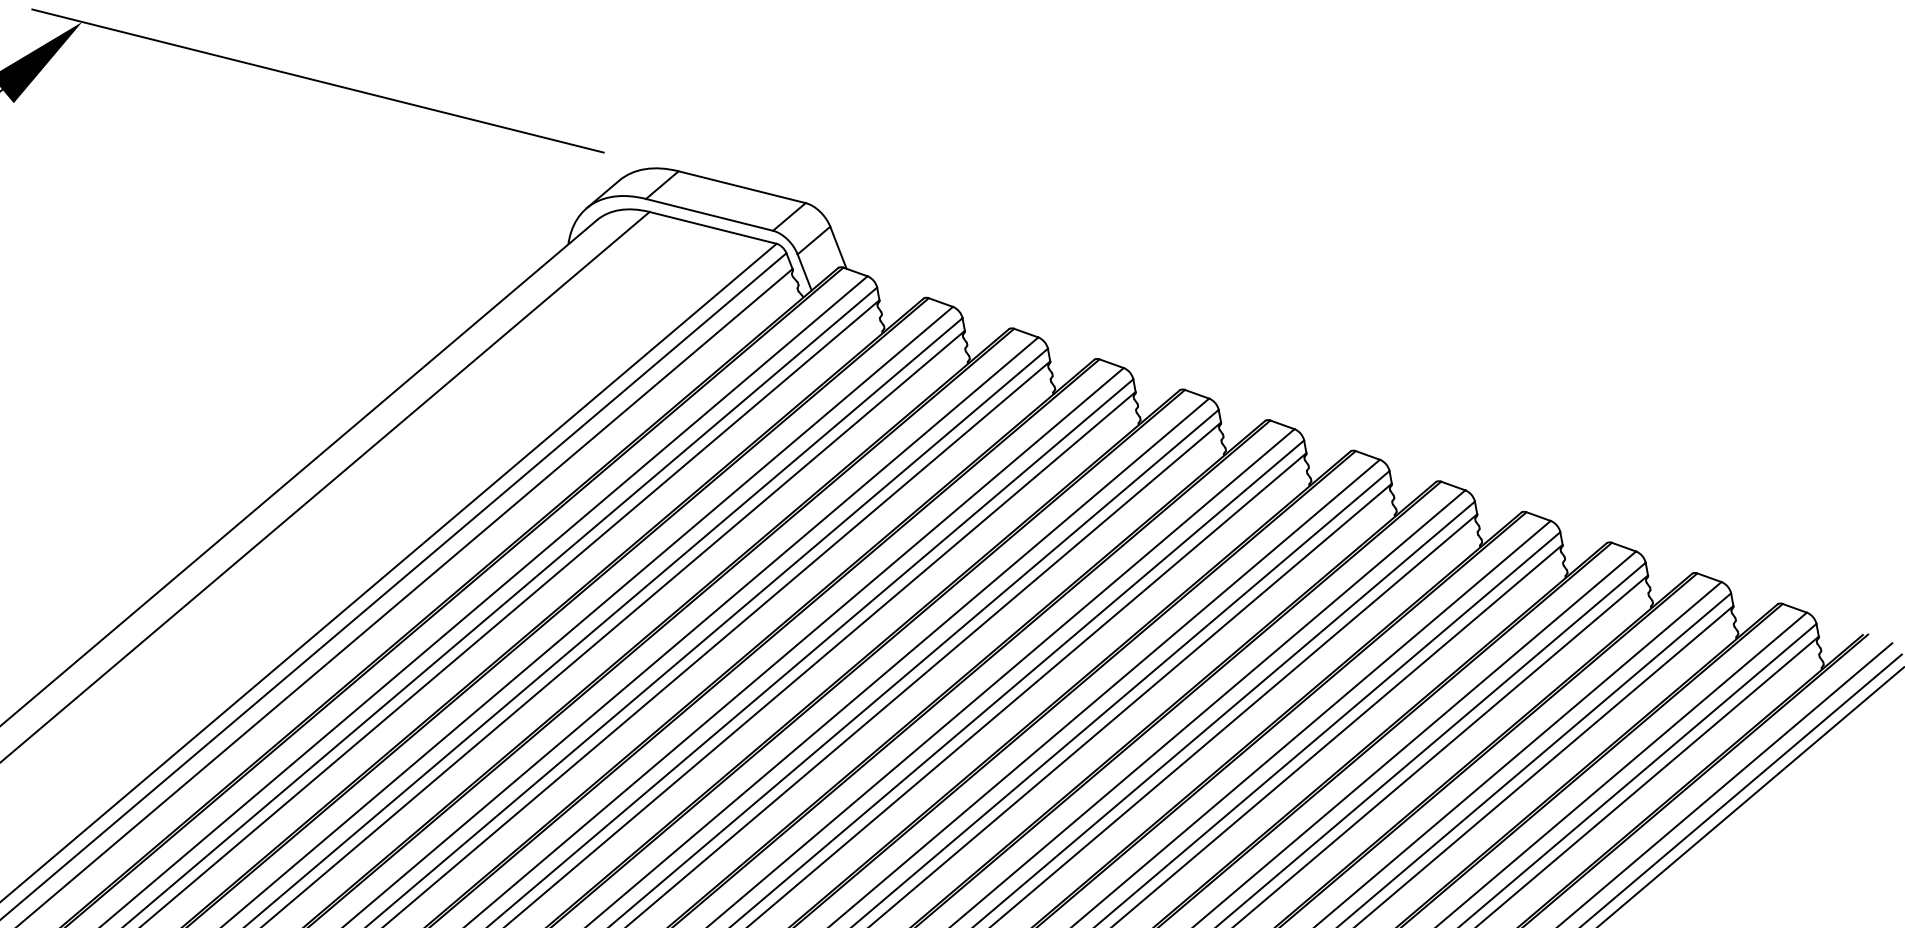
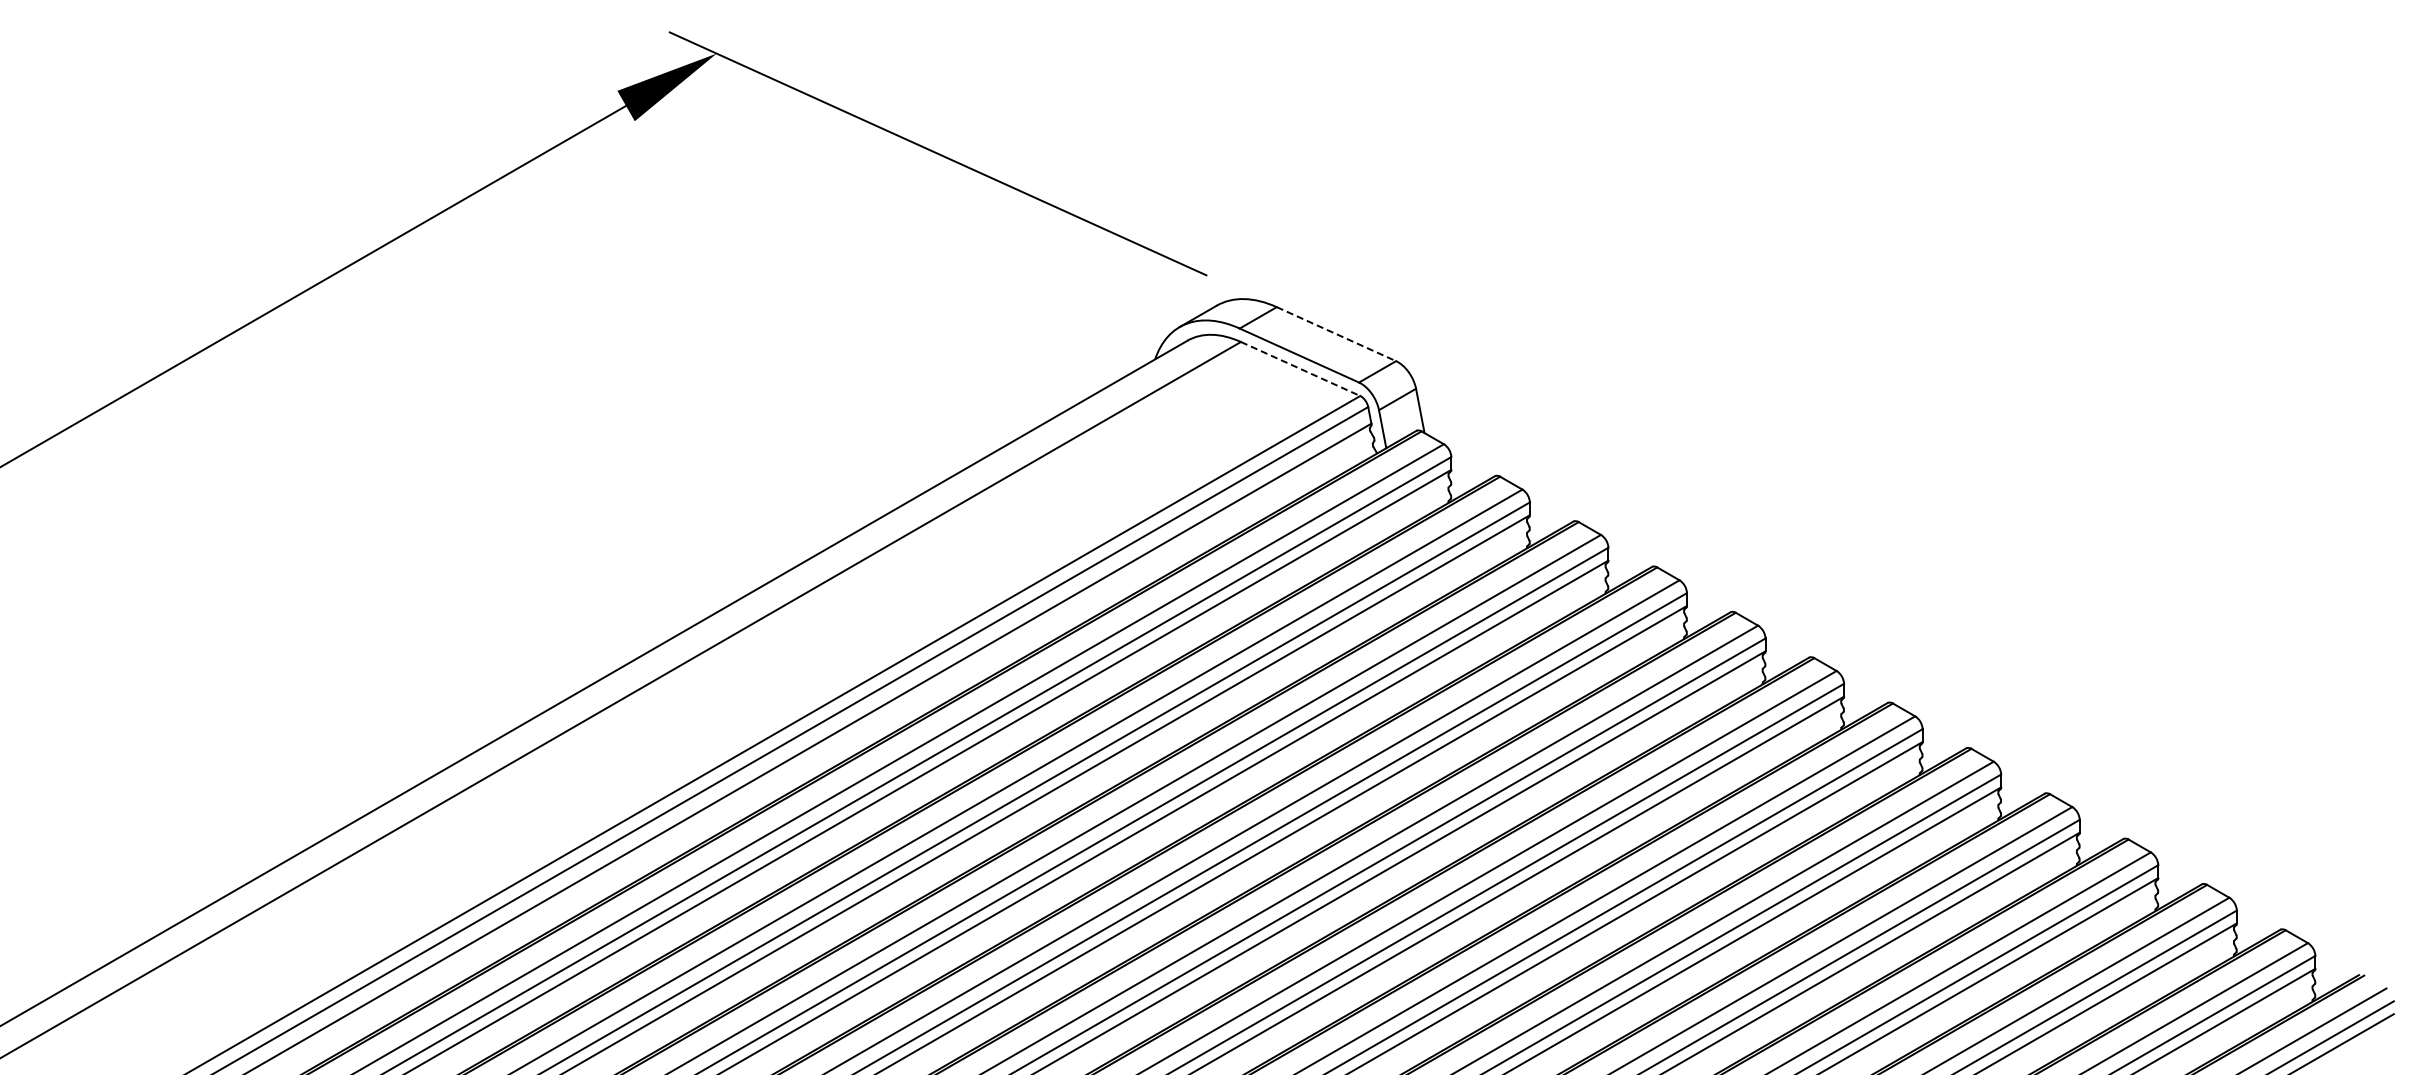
line: (742, 187) -> (1336, 334), solid -> dashed
line: (714, 228) -> (1301, 369), solid -> dashed

